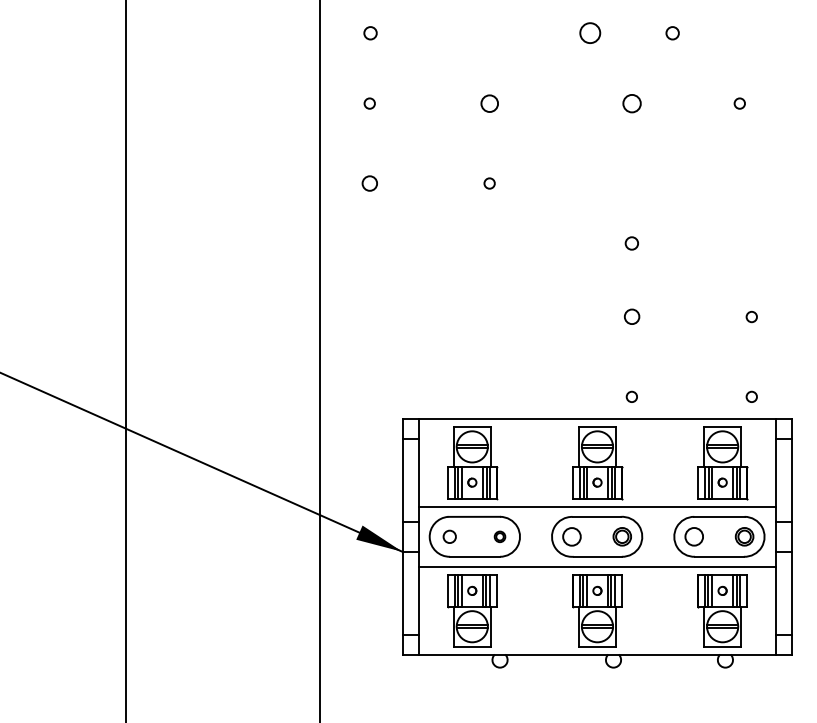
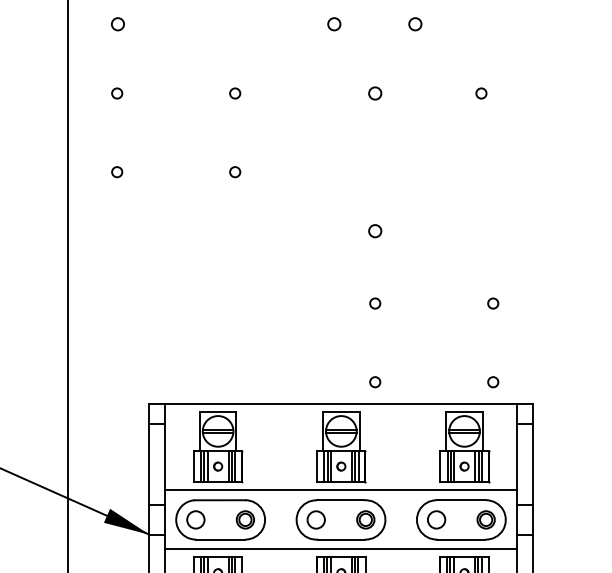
circle: (590, 33) -> (334, 24), size x0.62
circle: (489, 103) -> (235, 93), size x0.62
circle: (631, 103) -> (374, 93), size x0.71
circle: (369, 183) -> (116, 172), size x0.71
circle: (631, 317) -> (374, 304), size x0.71
circle: (449, 536) -> (195, 519), size x1.43
part: (499, 536) -> (244, 519), size x1.67

